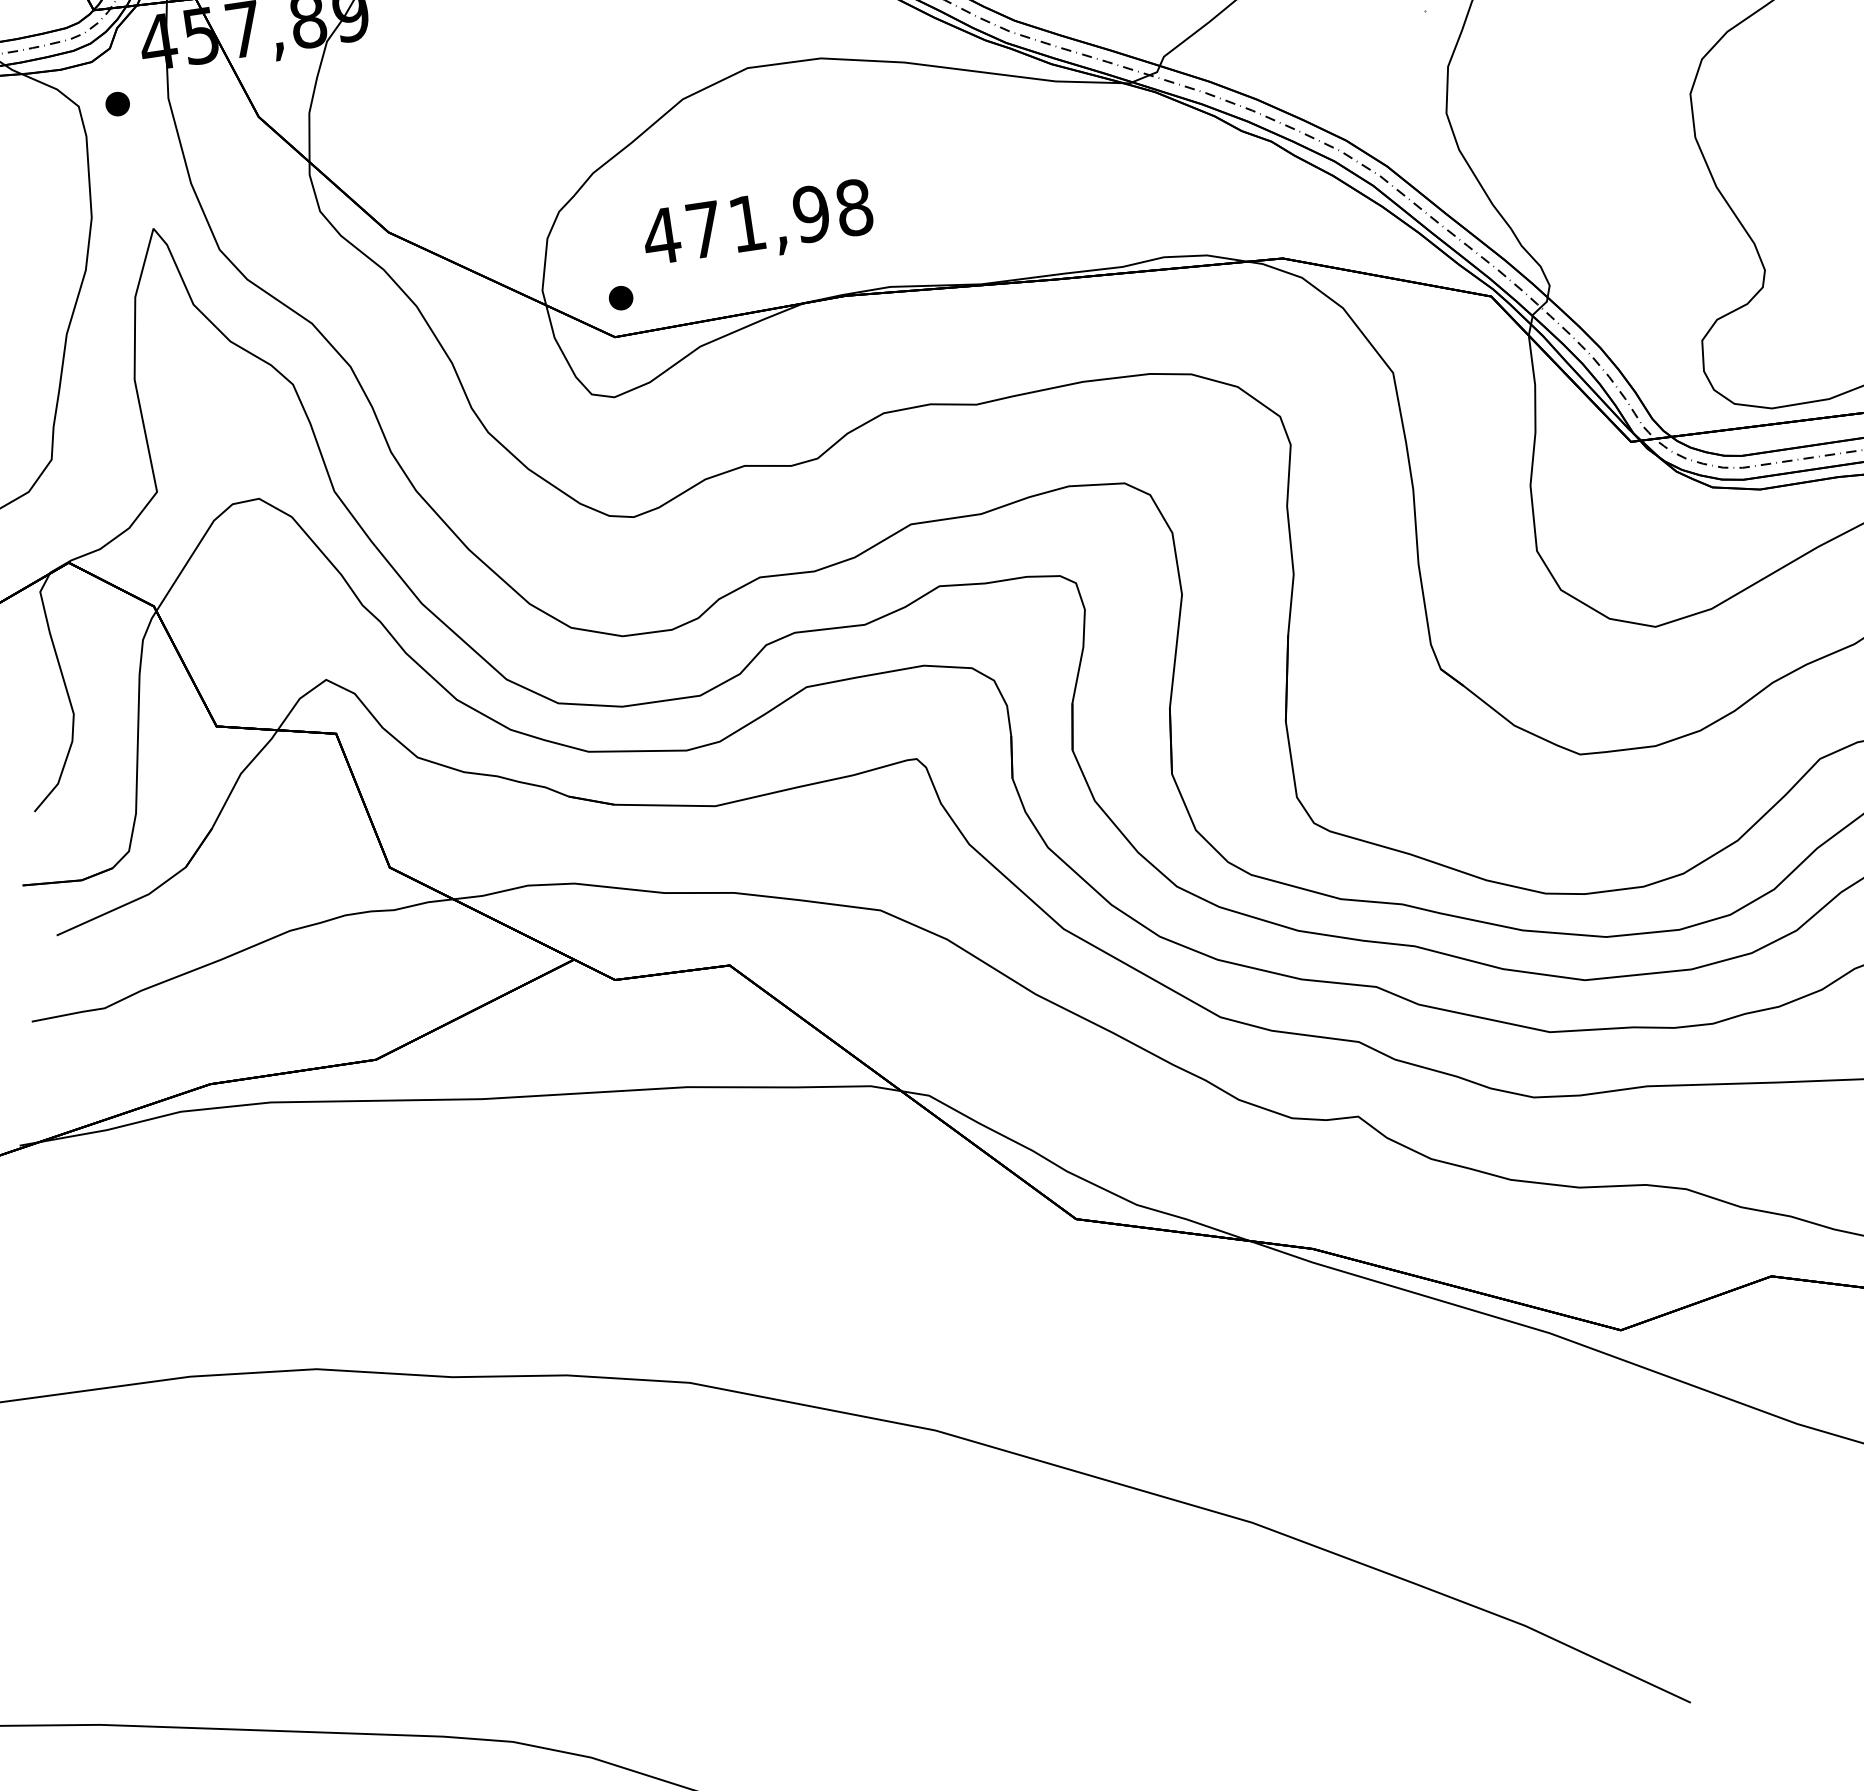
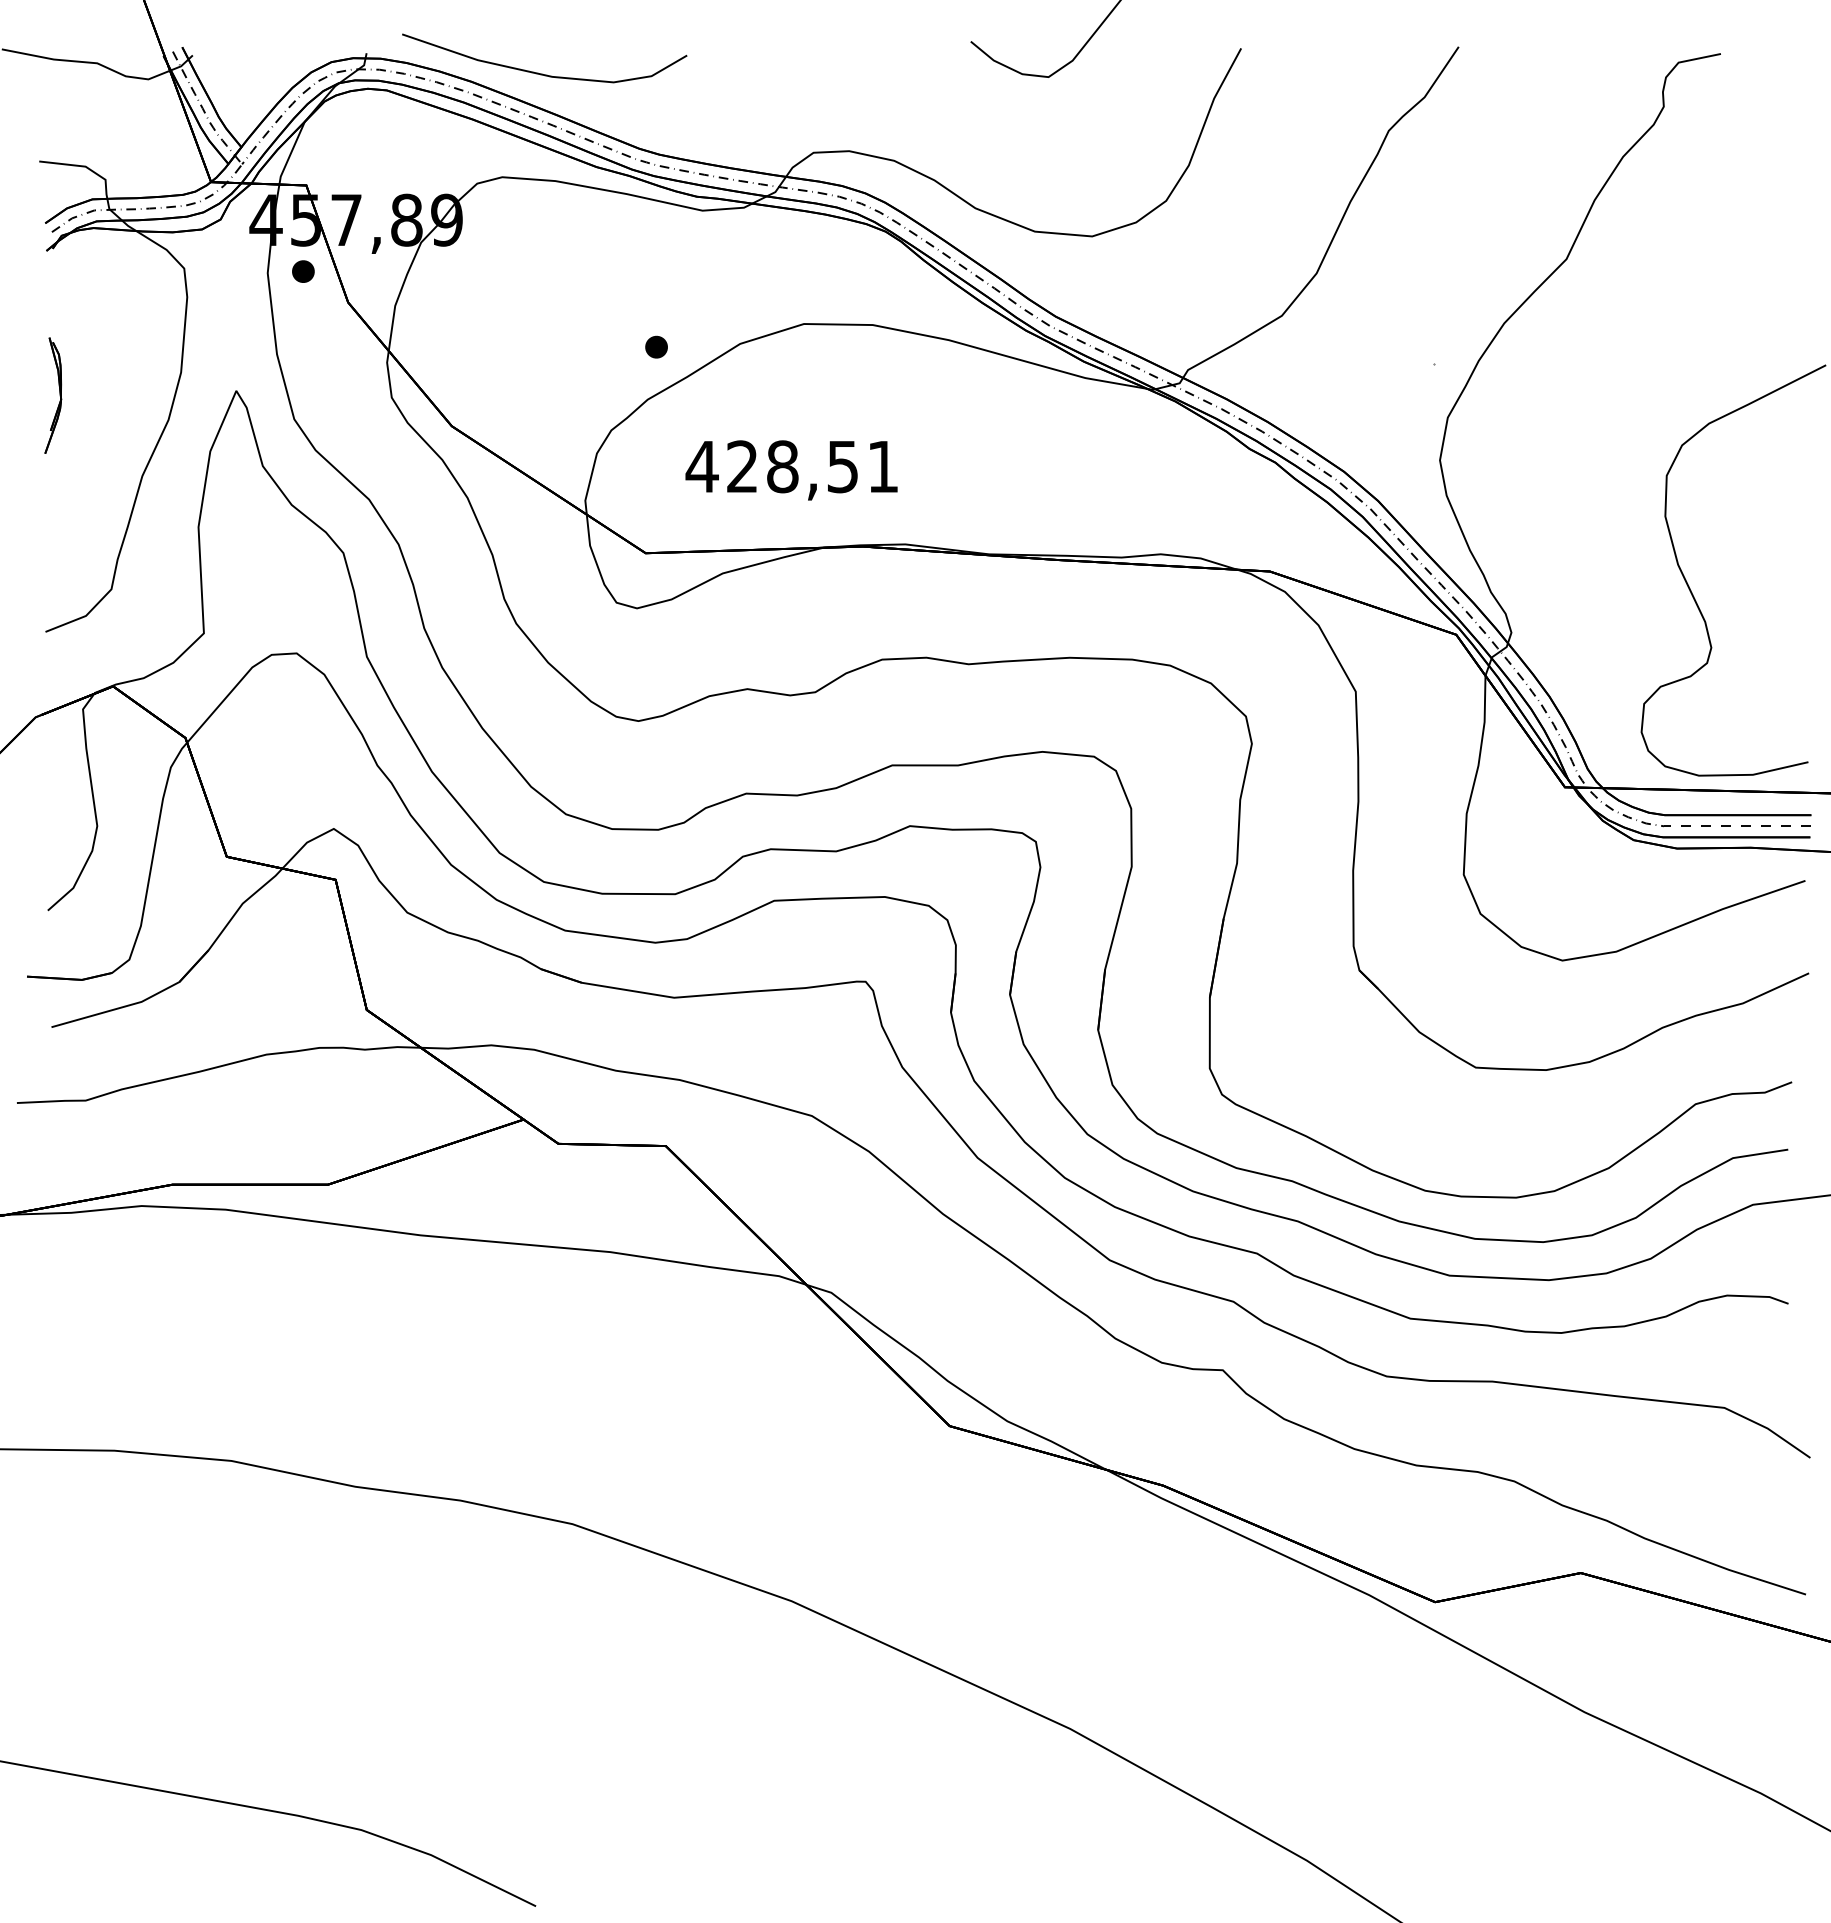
part: (117, 103) -> (303, 271), moved
text: (780, 218) -> (813, 466), 471,98 -> 428,51
part: (620, 297) -> (656, 346), moved

